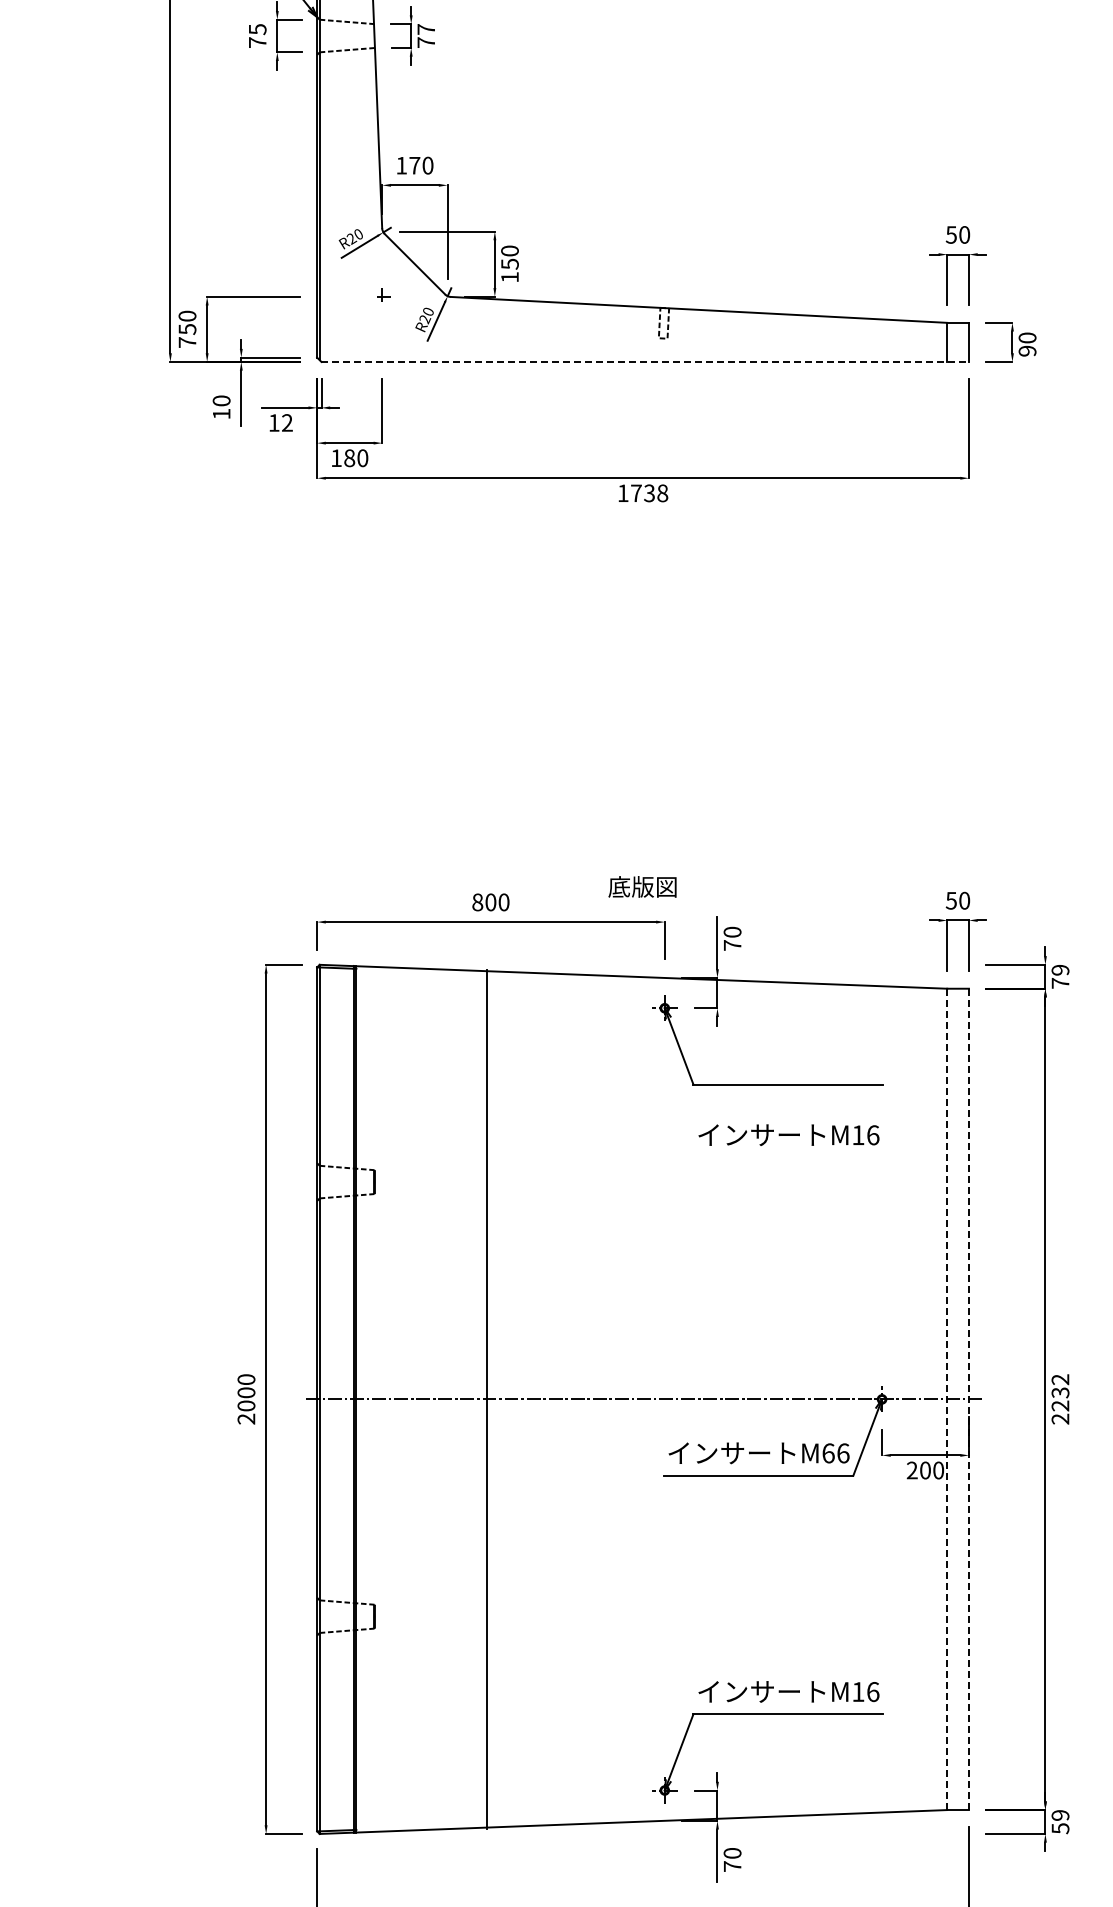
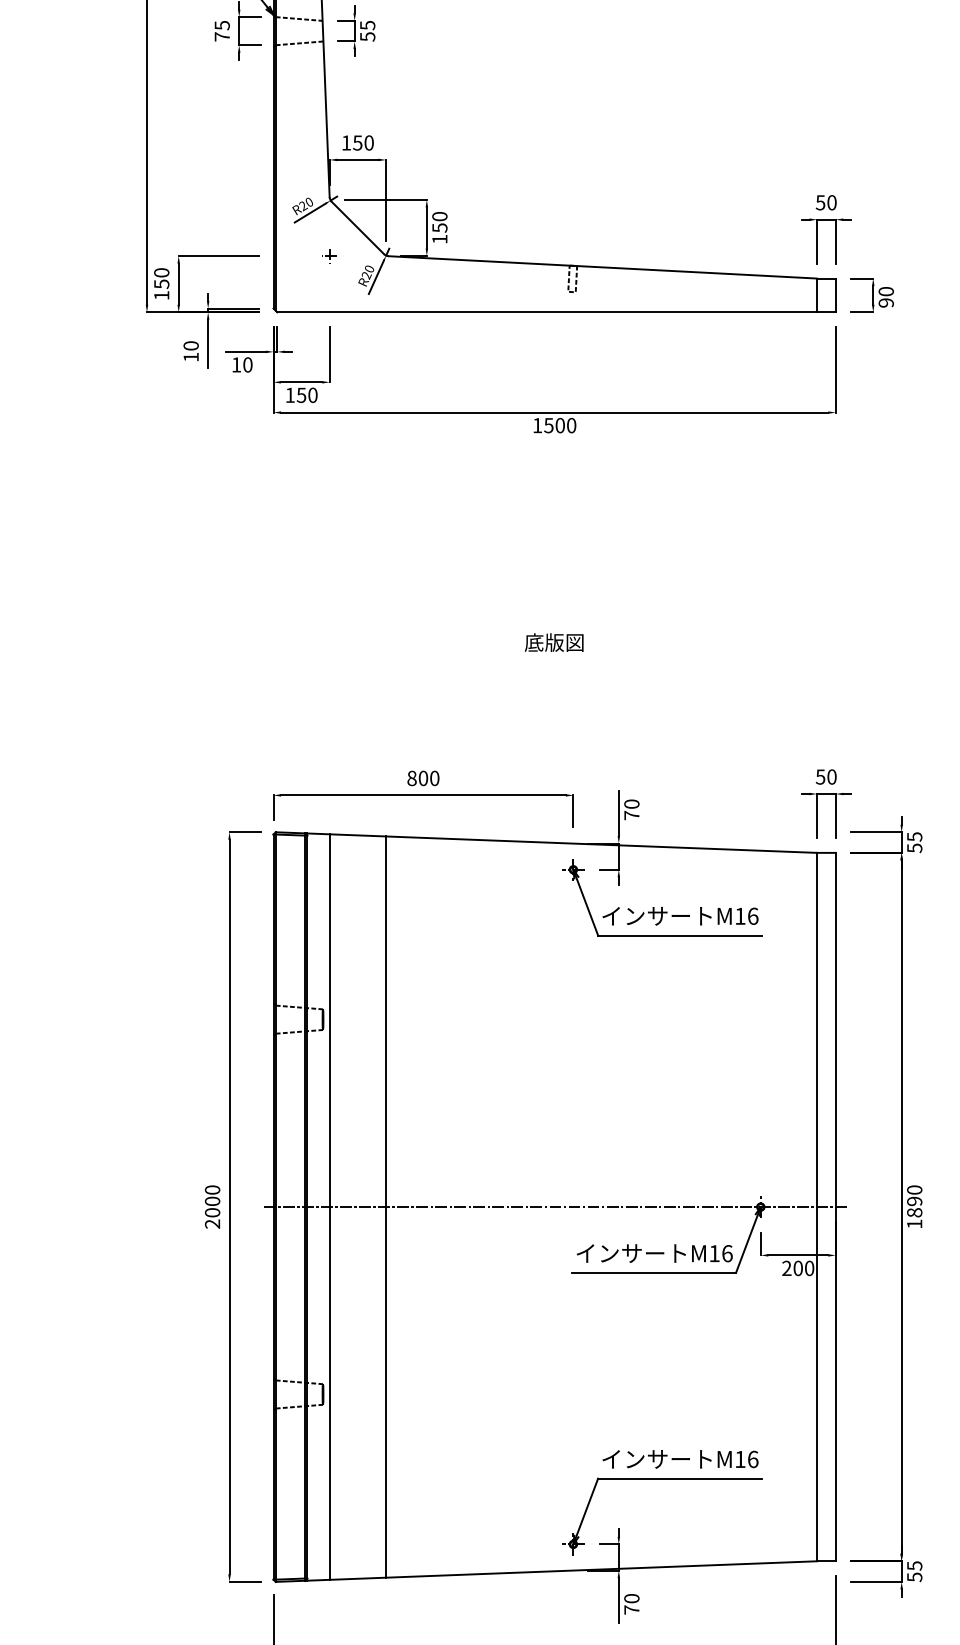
text: (426, 36) -> (367, 31), 77 -> 55
text: (414, 165) -> (357, 142), 170 -> 150
text: (187, 342) -> (161, 295), 750 -> 150
line: (645, 361) -> (556, 311), dashed -> solid
text: (287, 422) -> (247, 364), 12 -> 10
text: (349, 457) -> (301, 394), 180 -> 150
text: (649, 493) -> (560, 425), 1738 -> 1500
text: (642, 886) -> (554, 642), moved
text: (1060, 976) -> (914, 842), 79 -> 55
text: (788, 1134) -> (680, 915), moved
line: (382, 1399) -> (329, 1207), added
line: (486, 1399) -> (385, 1207), moved
line: (947, 1399) -> (817, 1207), dashed -> solid
line: (968, 1399) -> (835, 1207), dashed -> solid
text: (1060, 1399) -> (914, 1207), 2232 -> 1890
text: (828, 1453) -> (714, 1253), M66 -> M16
text: (1060, 1815) -> (914, 1565), 59 -> 55

